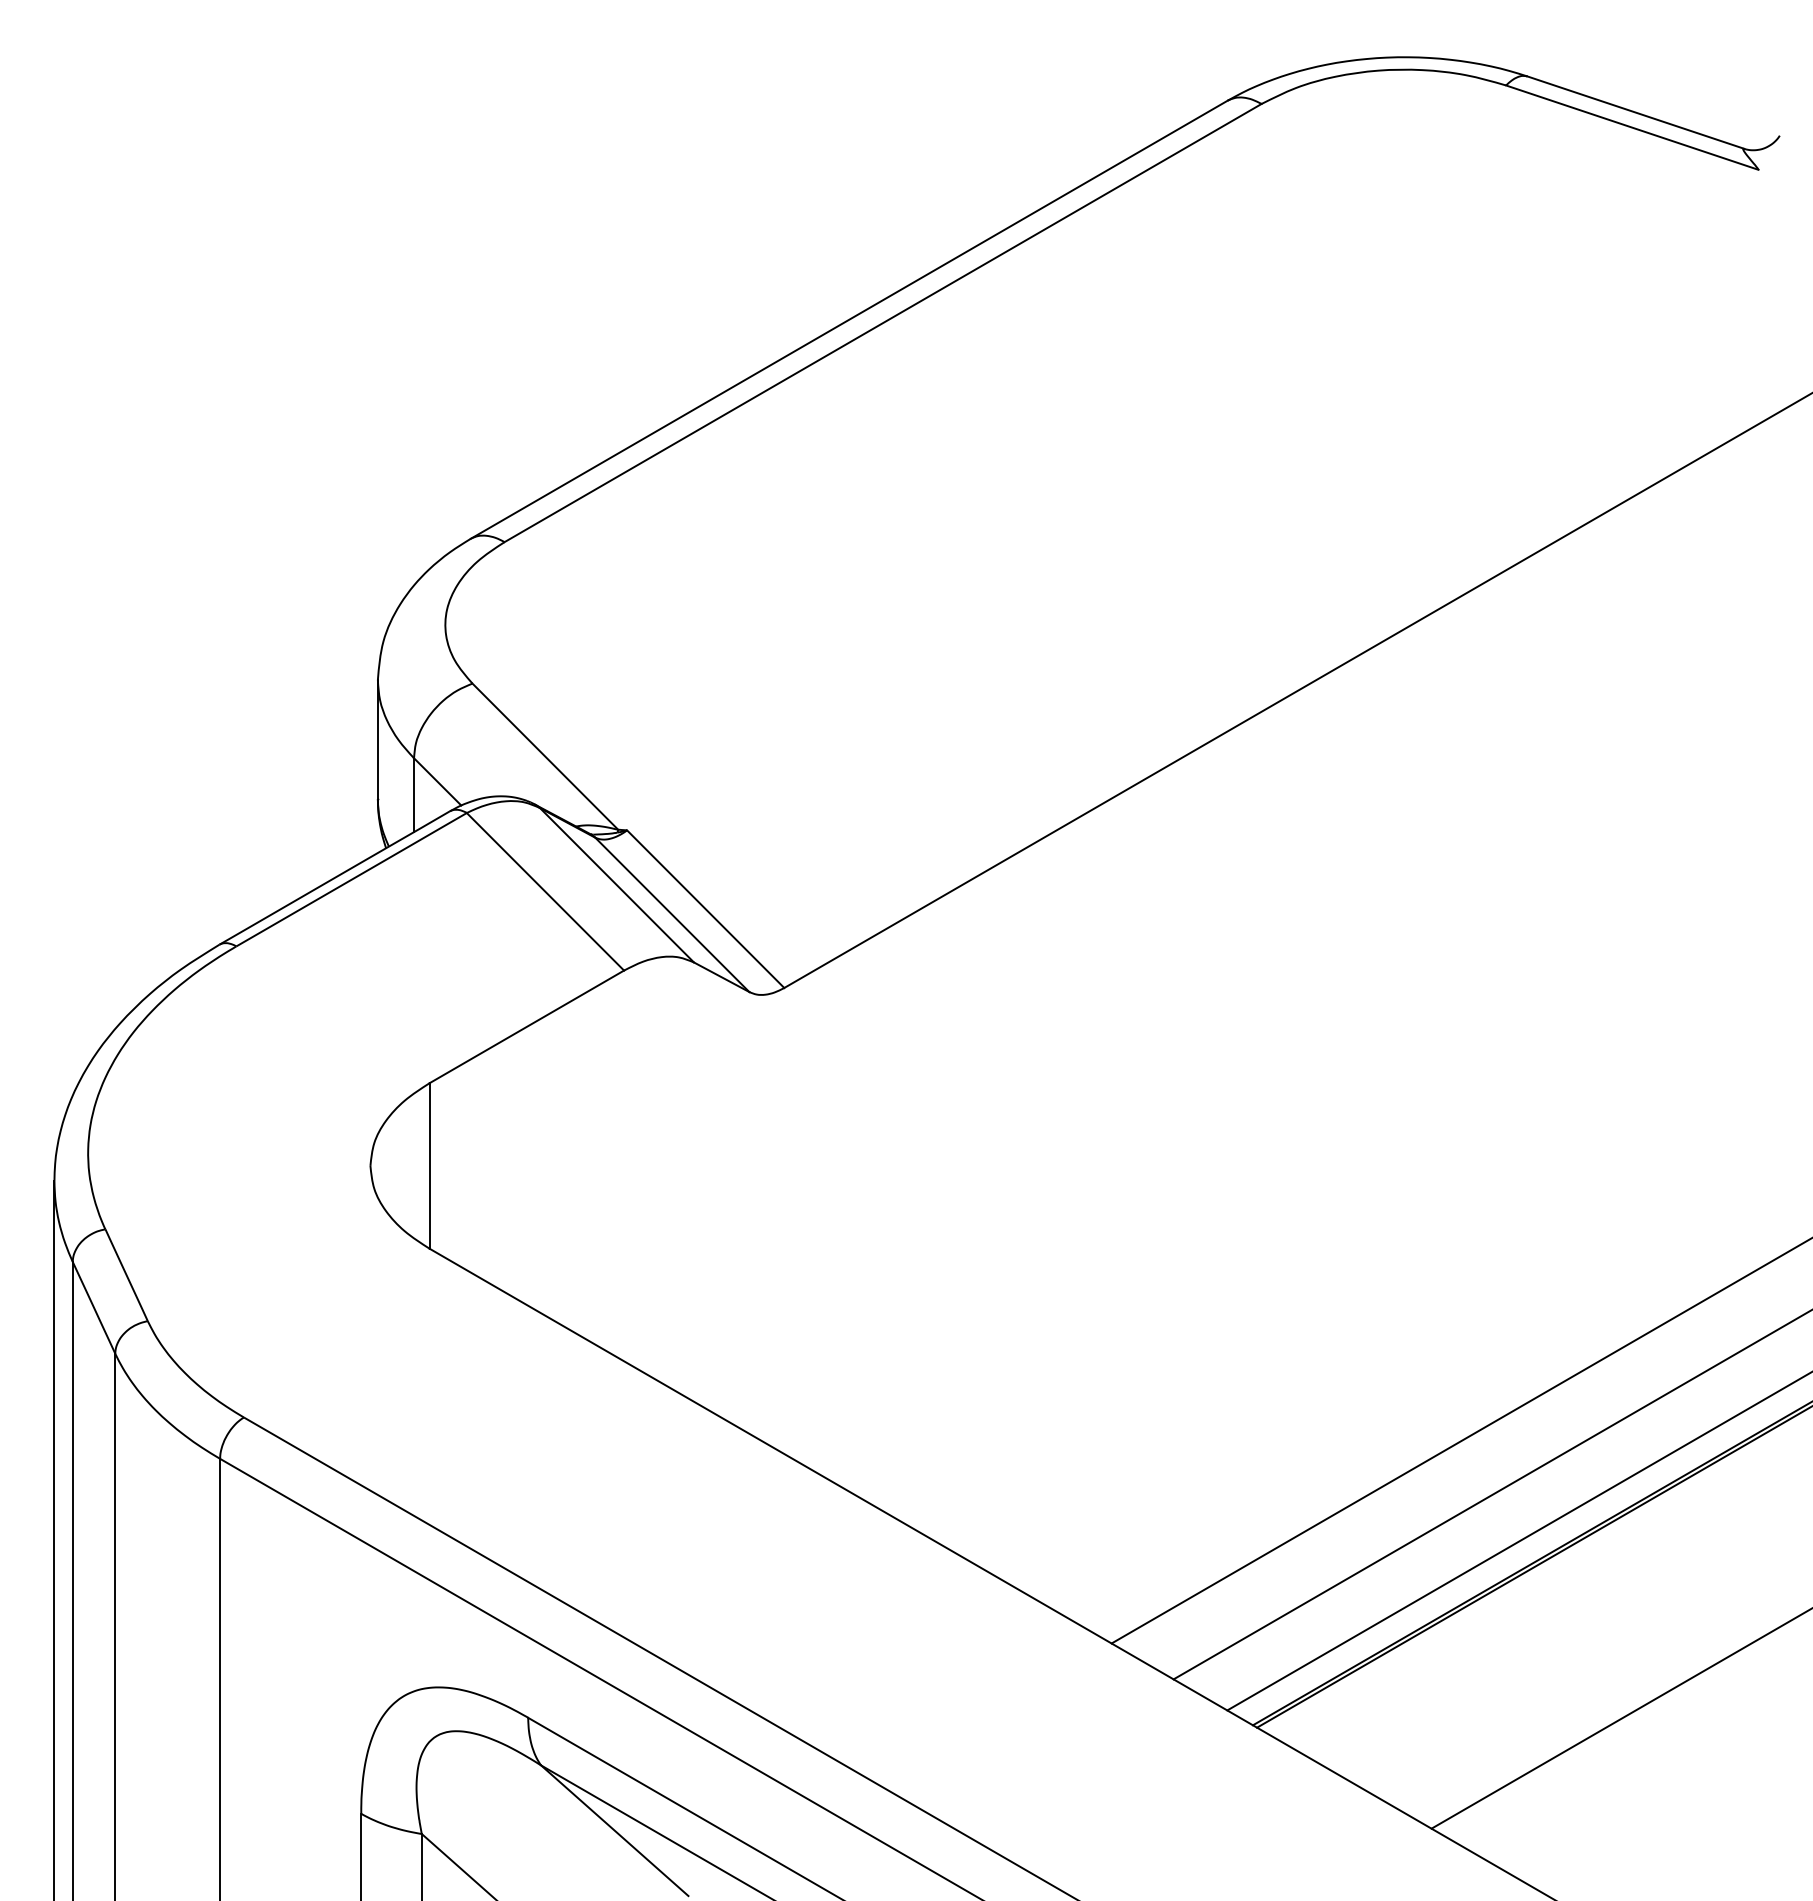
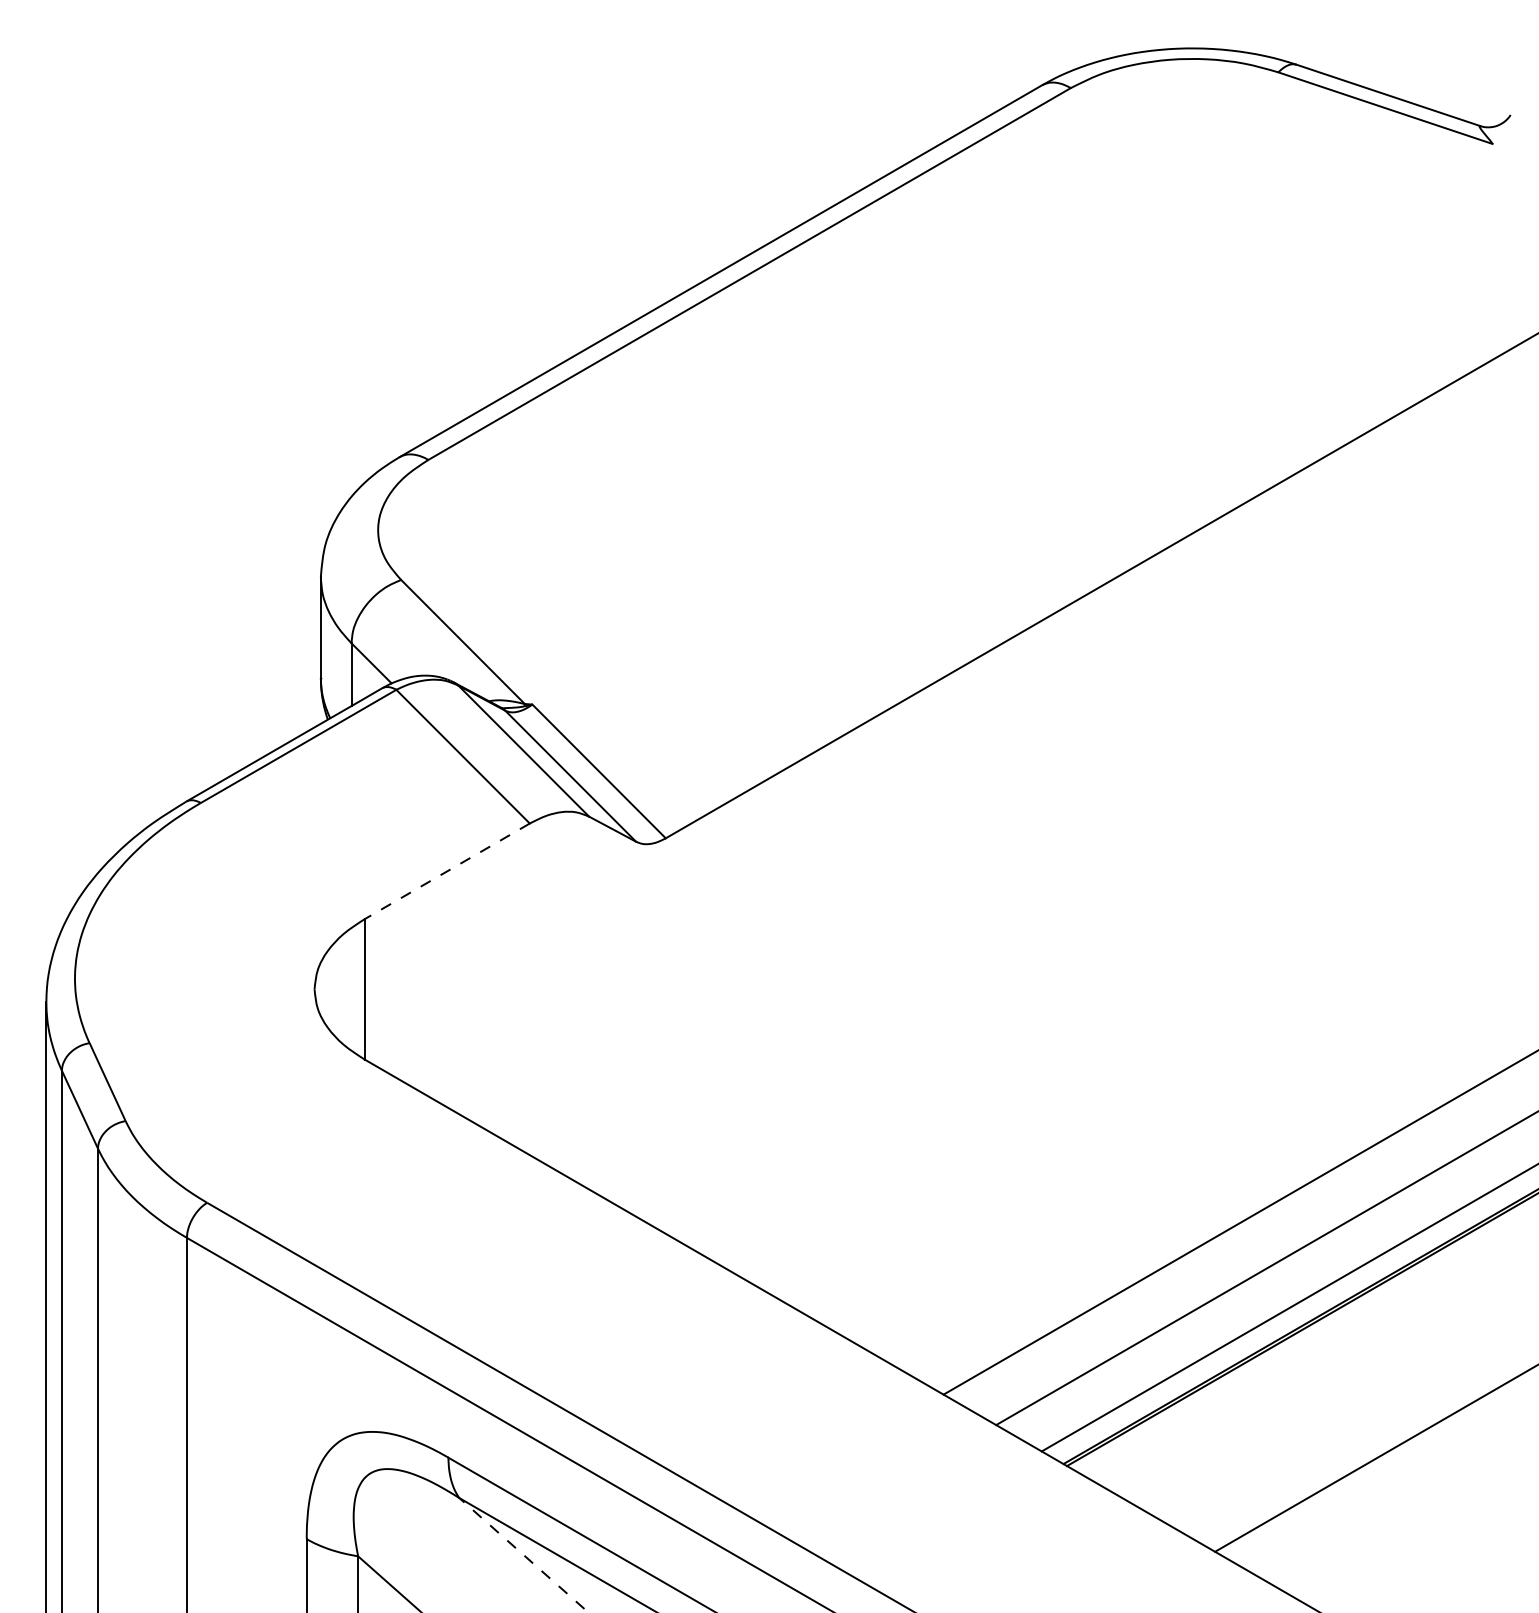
line: (525, 1027) -> (446, 871), solid -> dashed
line: (614, 1830) -> (521, 1553), solid -> dashed

